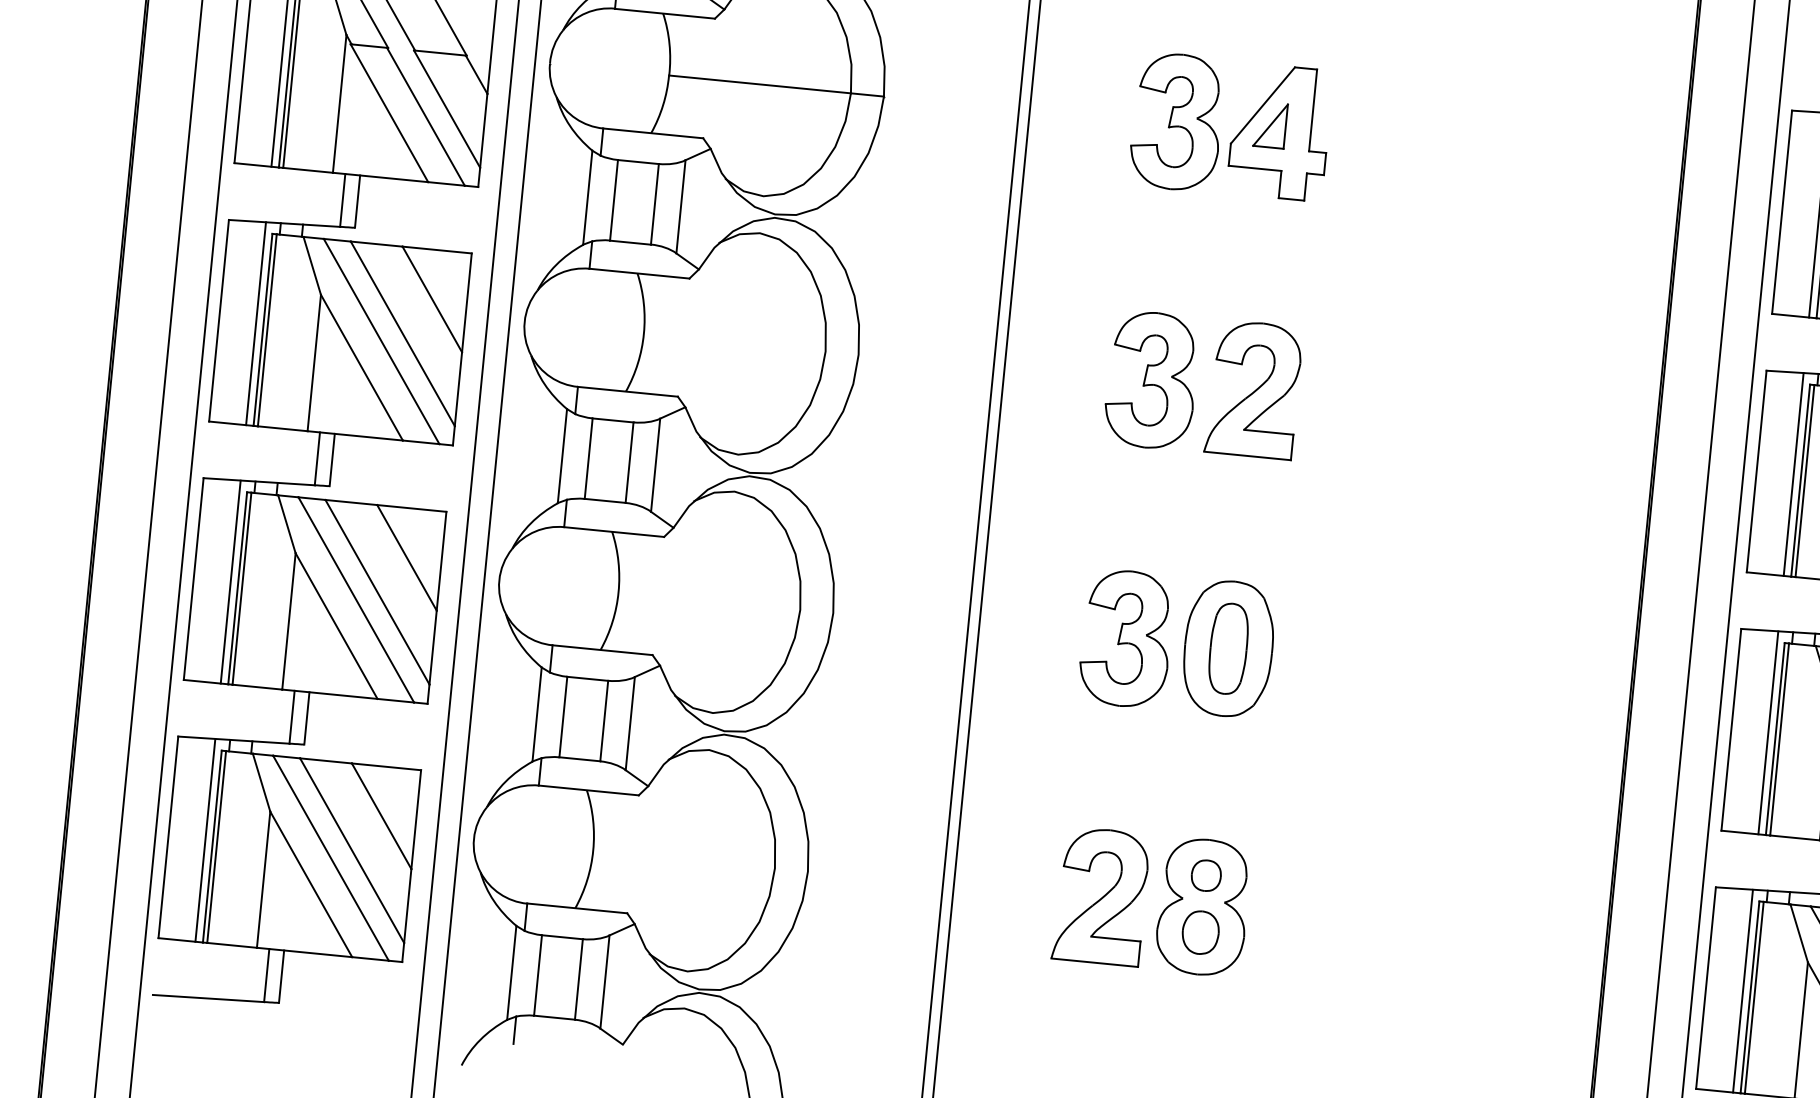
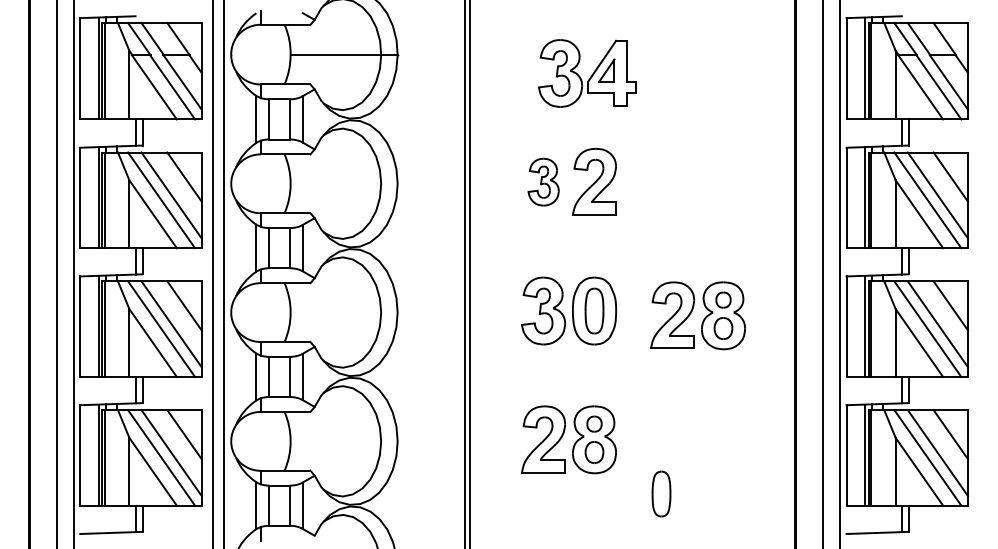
part: (1231, 127) -> (587, 73), moved
part: (1151, 378) -> (543, 181), size x0.7
part: (1422, 672) -> (691, 313), added
part: (1327, 1028) -> (661, 493), added

